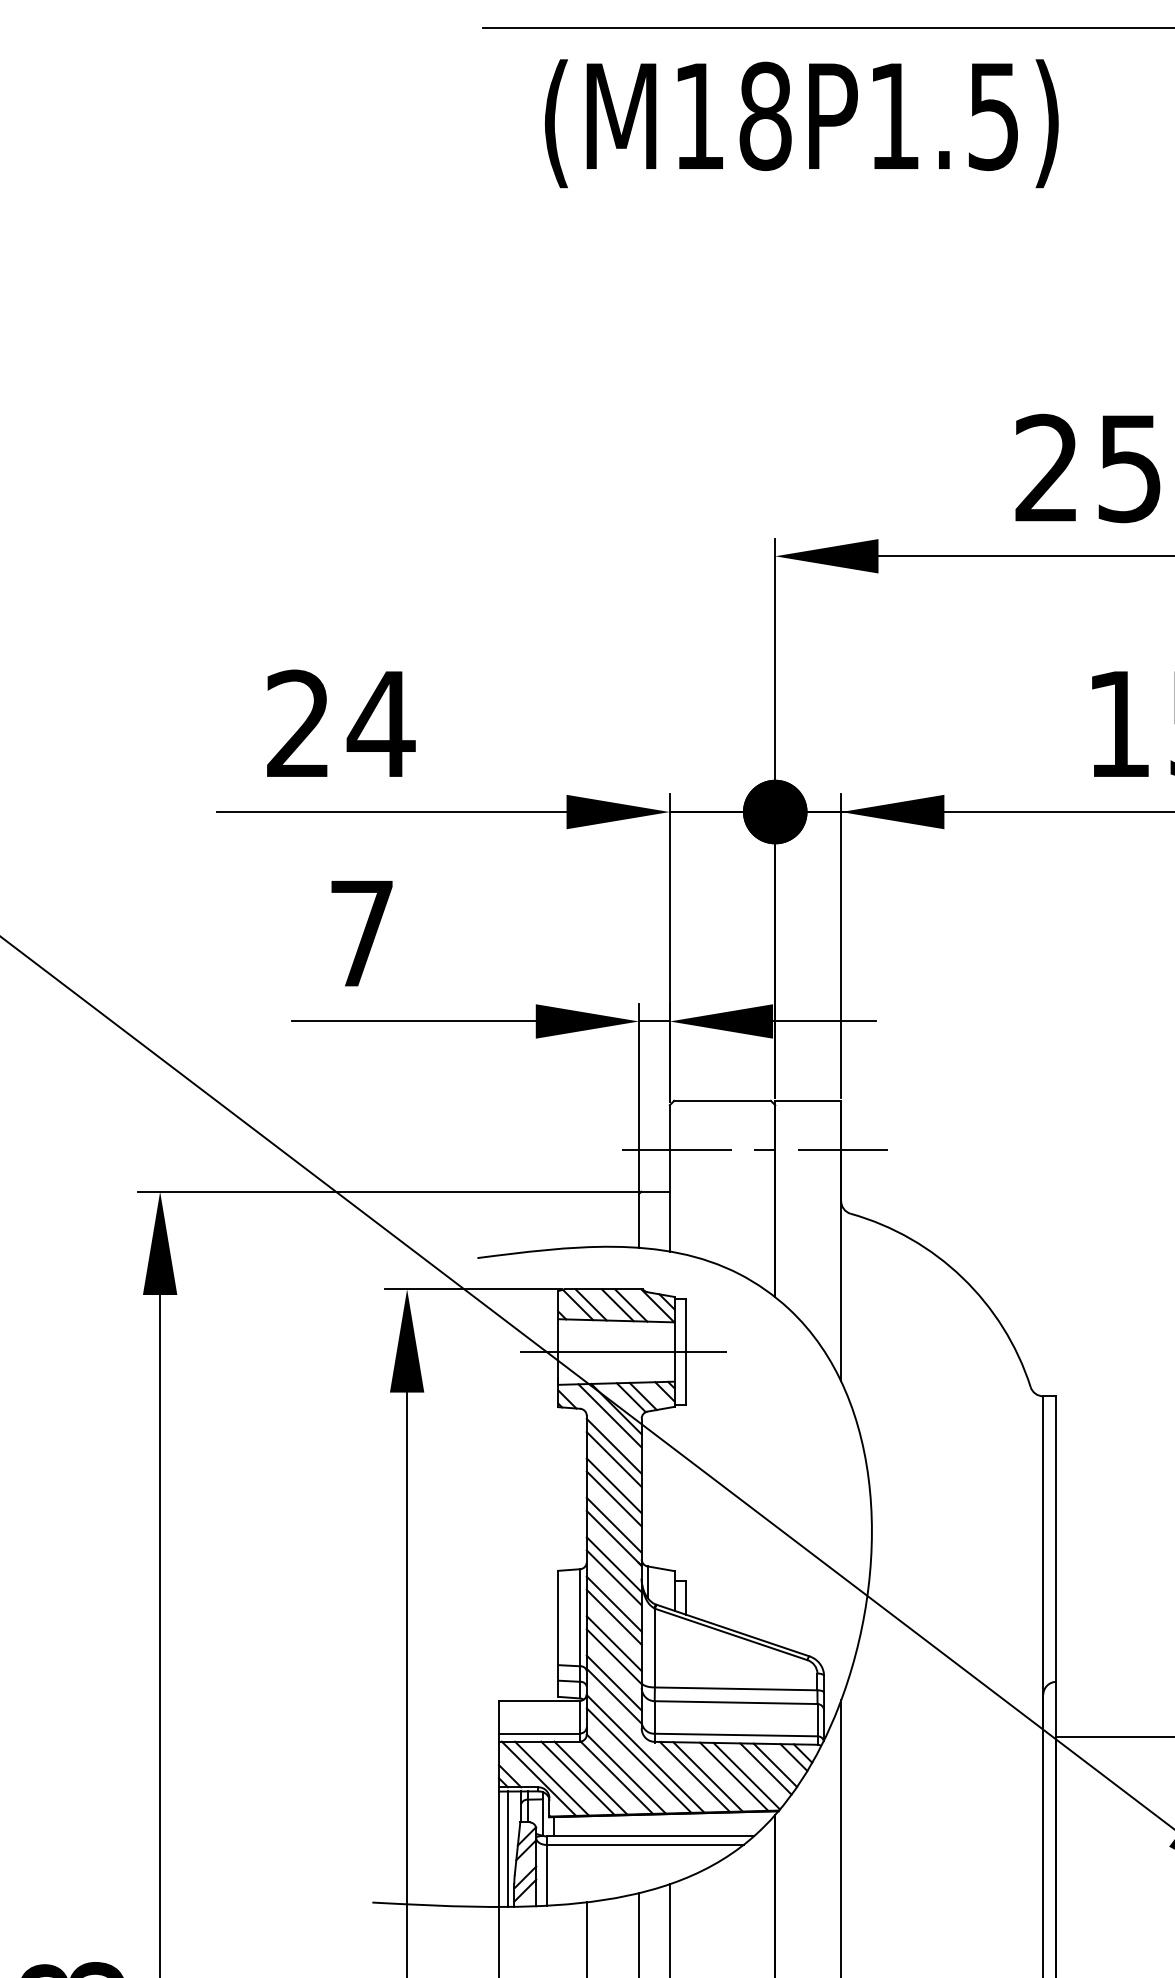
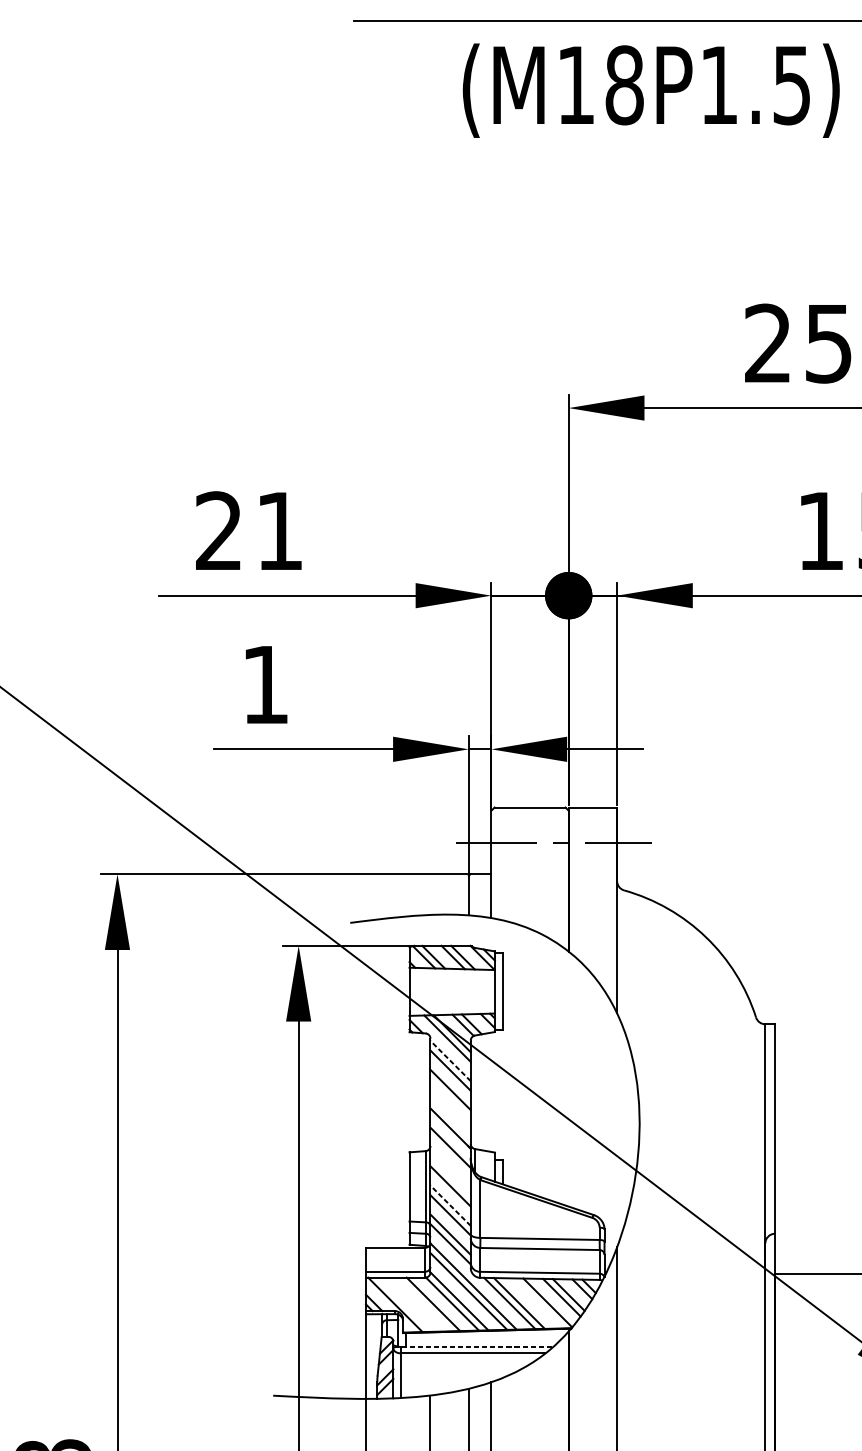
text: (801, 123) -> (651, 90), moved
text: (380, 723) -> (279, 530), 24 -> 21
text: (361, 933) -> (265, 684), 7 -> 1
line: (623, 1352) -> (457, 992), removed
line: (614, 1446) -> (450, 1061), solid -> dashed
line: (613, 1498) -> (450, 1099), removed
line: (613, 1524) -> (450, 1118), removed
line: (613, 1577) -> (450, 1157), removed
line: (613, 1603) -> (450, 1176), removed
line: (614, 1643) -> (450, 1205), solid -> dashed
line: (734, 1776) -> (538, 1303), removed
line: (577, 1777) -> (423, 1303), removed
line: (551, 1778) -> (404, 1304), removed
line: (651, 1836) -> (477, 1347), solid -> dashed
line: (507, 1848) -> (372, 1356), removed

